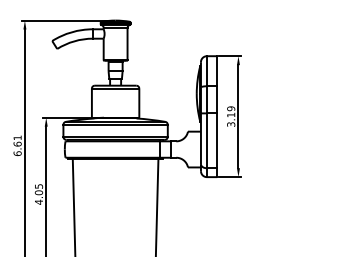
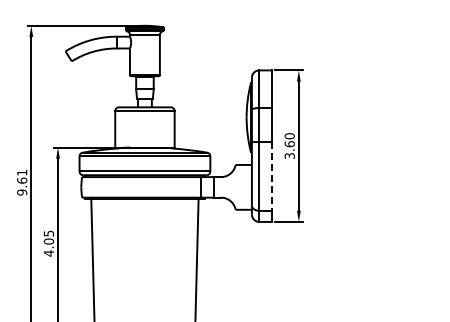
text: (230, 112) -> (289, 140), 3.19 -> 3.60
line: (217, 140) -> (272, 176), solid -> dashed
text: (17, 153) -> (22, 192), 6.61 -> 9.61

